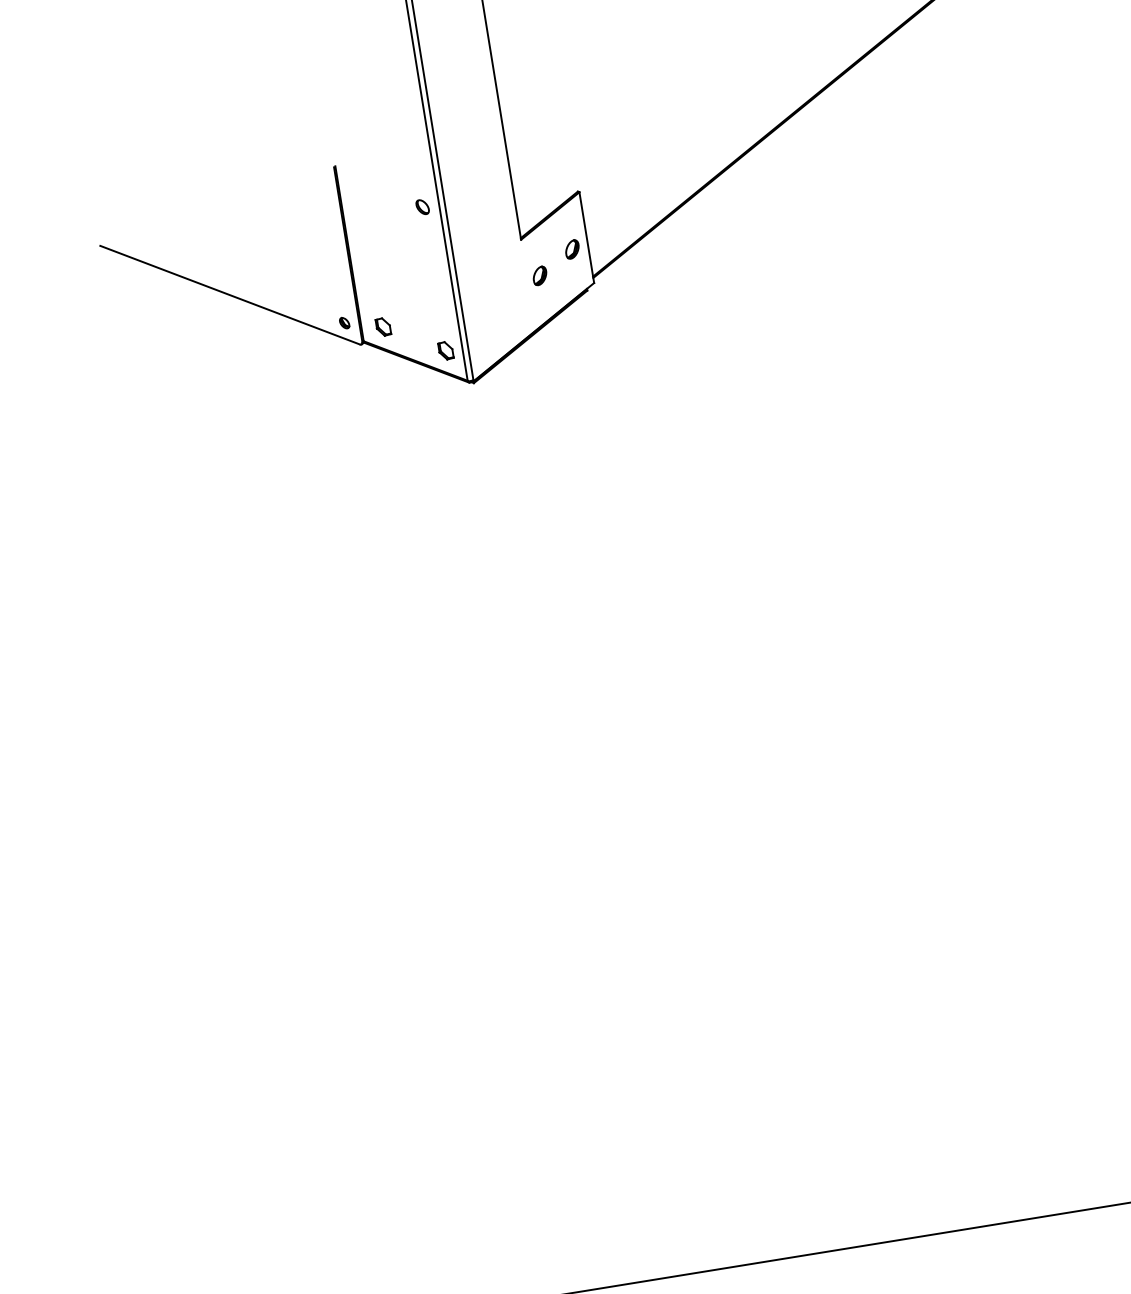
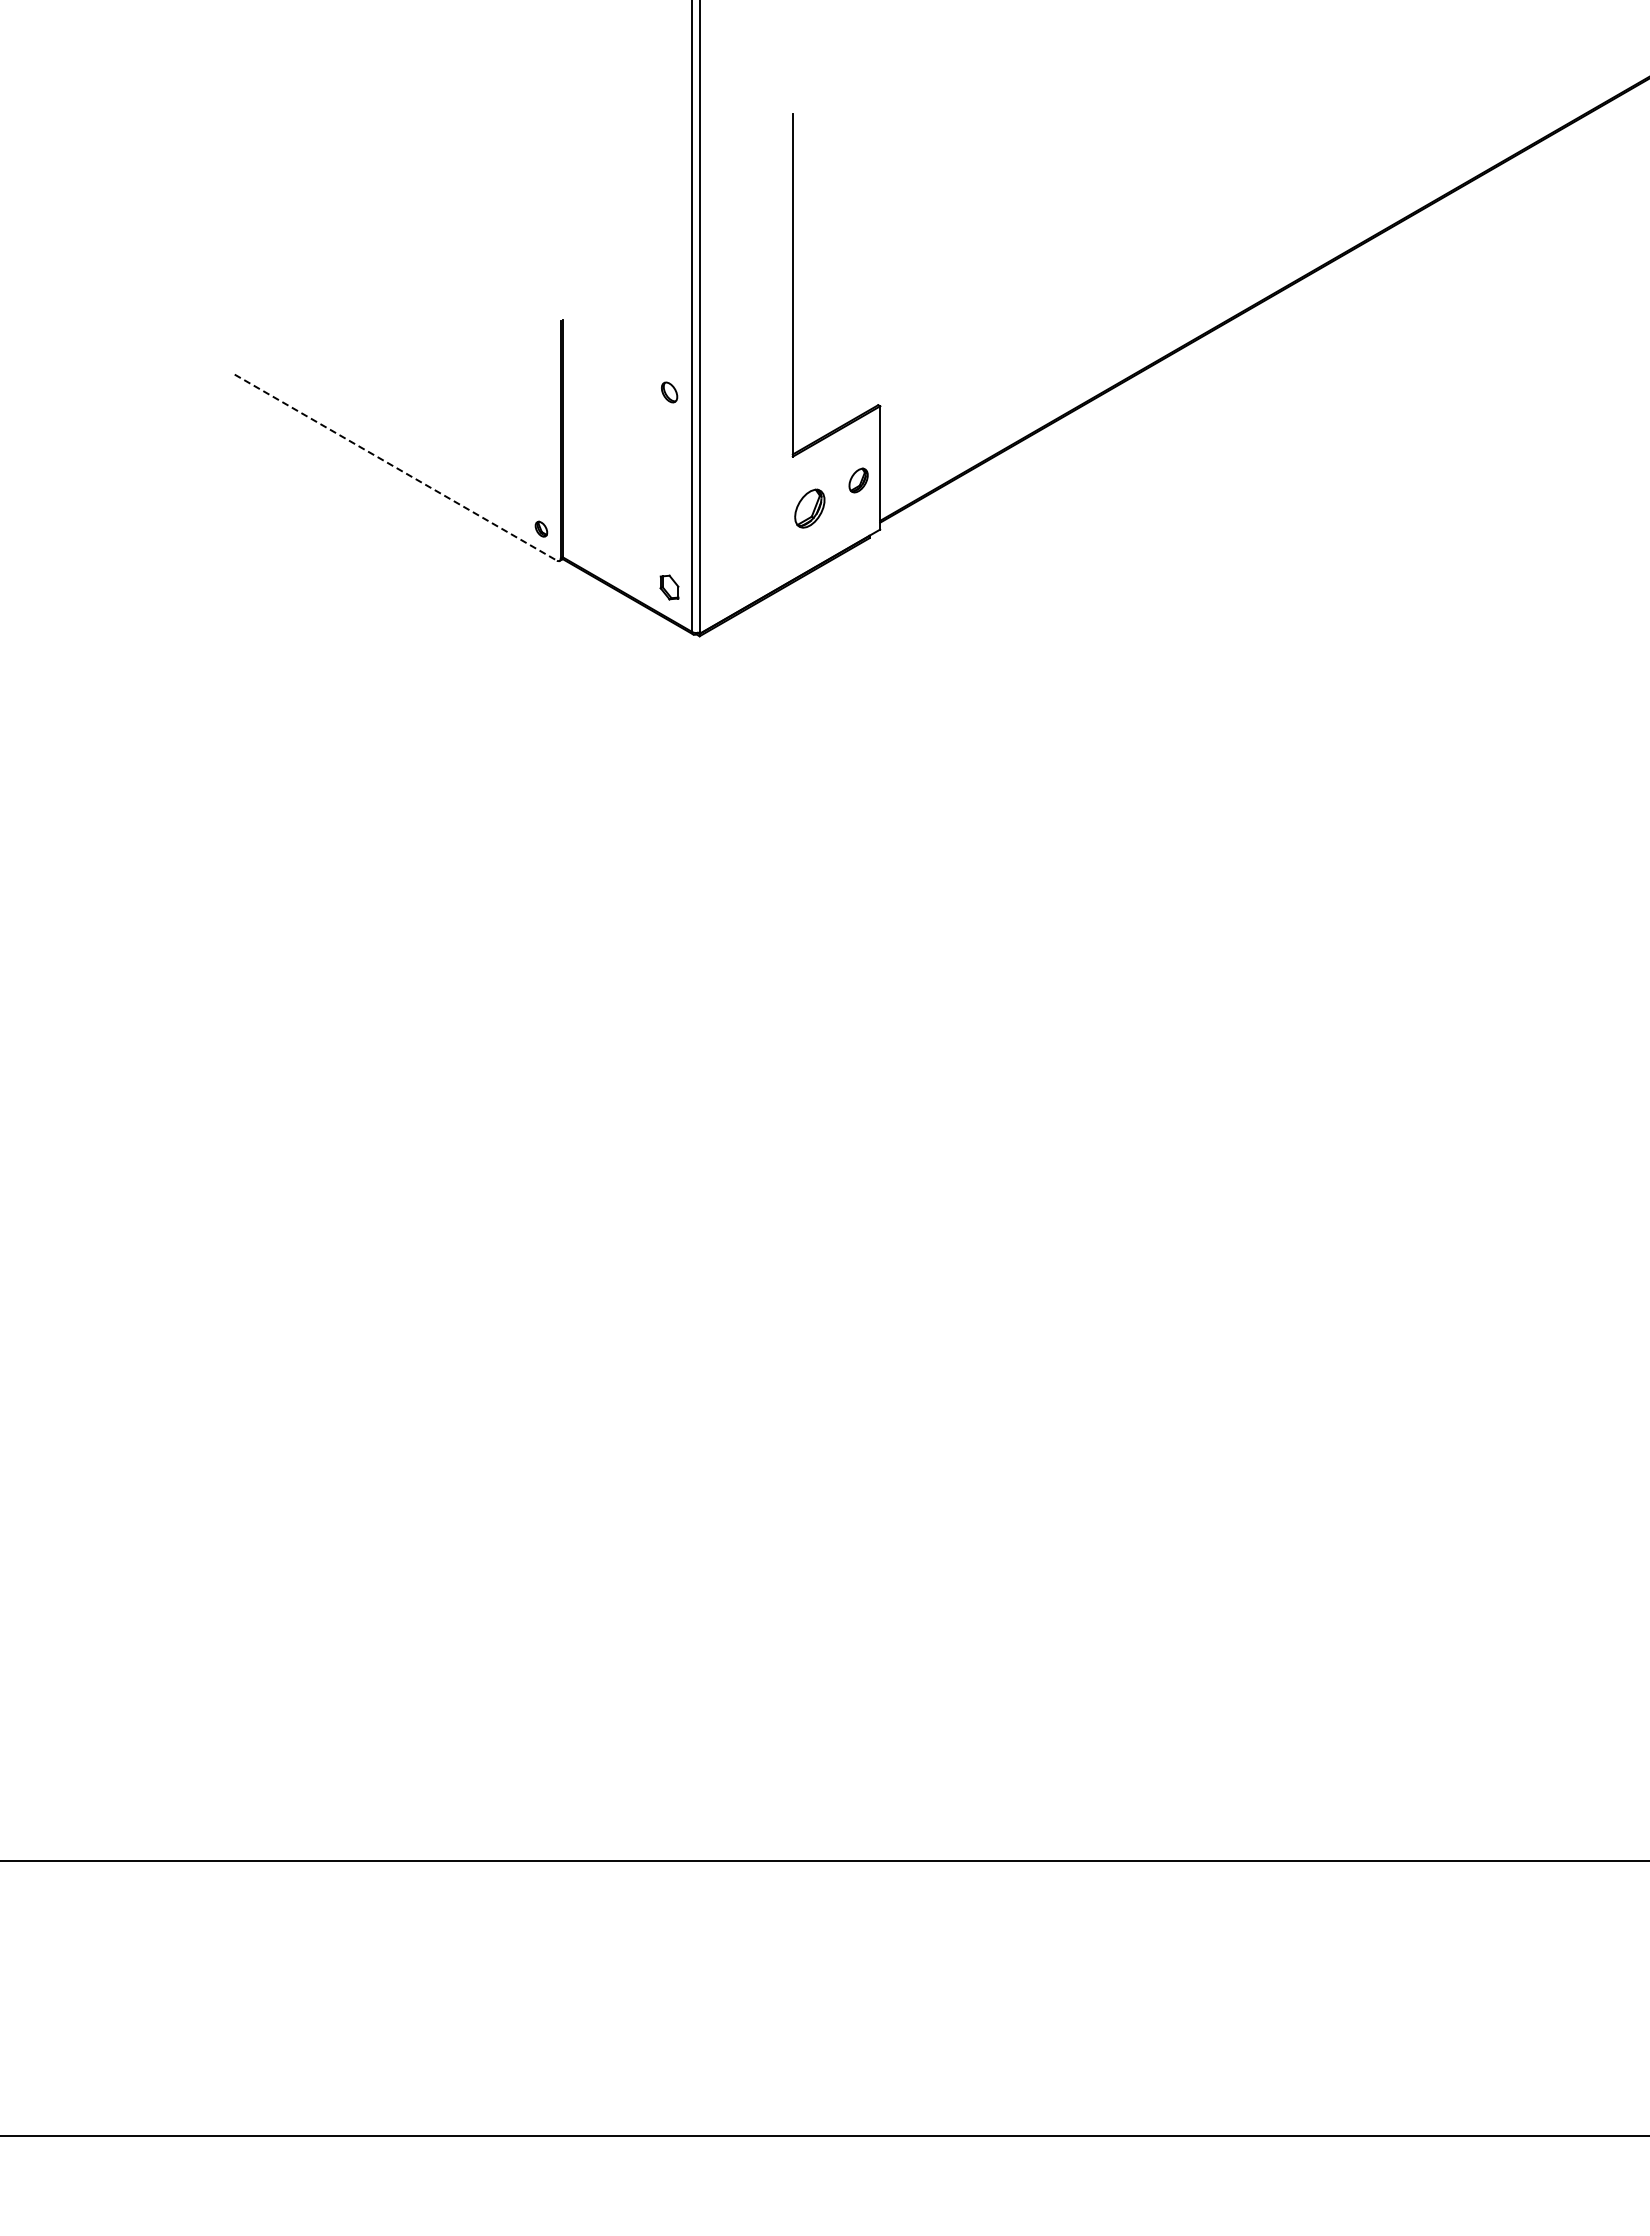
part: (540, 275) -> (810, 508), size x1.6
line: (230, 295) -> (396, 467), solid -> dashed
part: (383, 326) -> (591, 542), removed

